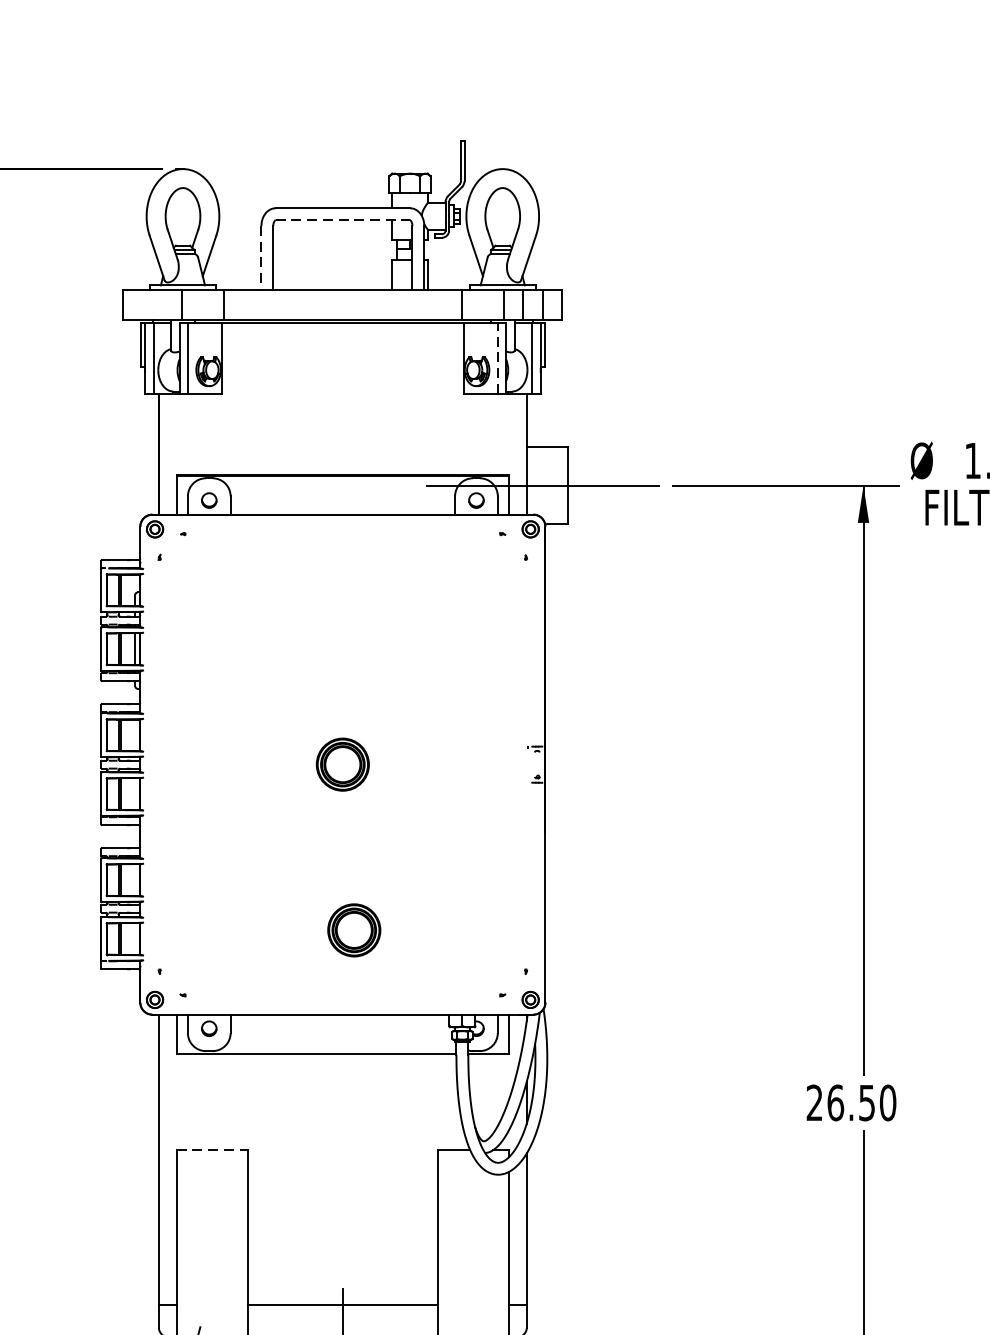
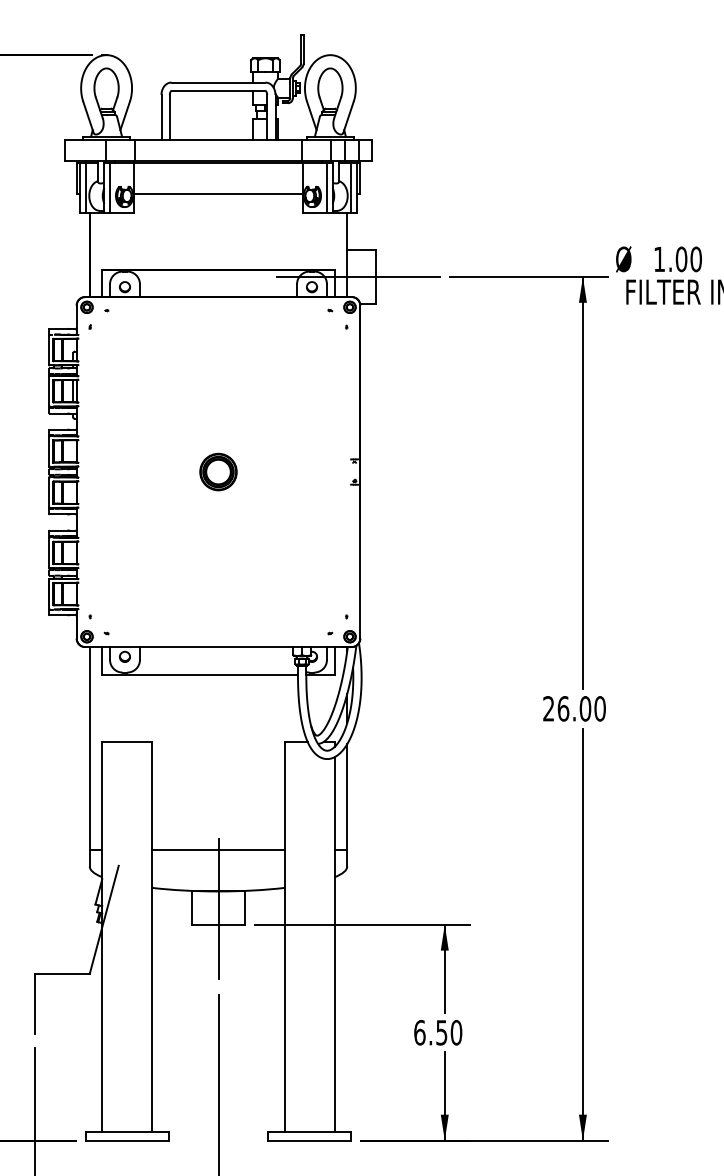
line: (342, 219) -> (218, 90), dashed -> solid
line: (261, 258) -> (161, 117), dashed -> solid
line: (497, 358) -> (326, 187), dashed -> solid
line: (342, 366) -> (218, 193), added
part: (354, 929) -> (226, 587), removed
text: (867, 1102) -> (585, 708), 26.50 -> 26.00
line: (212, 1149) -> (127, 741), dashed -> solid

